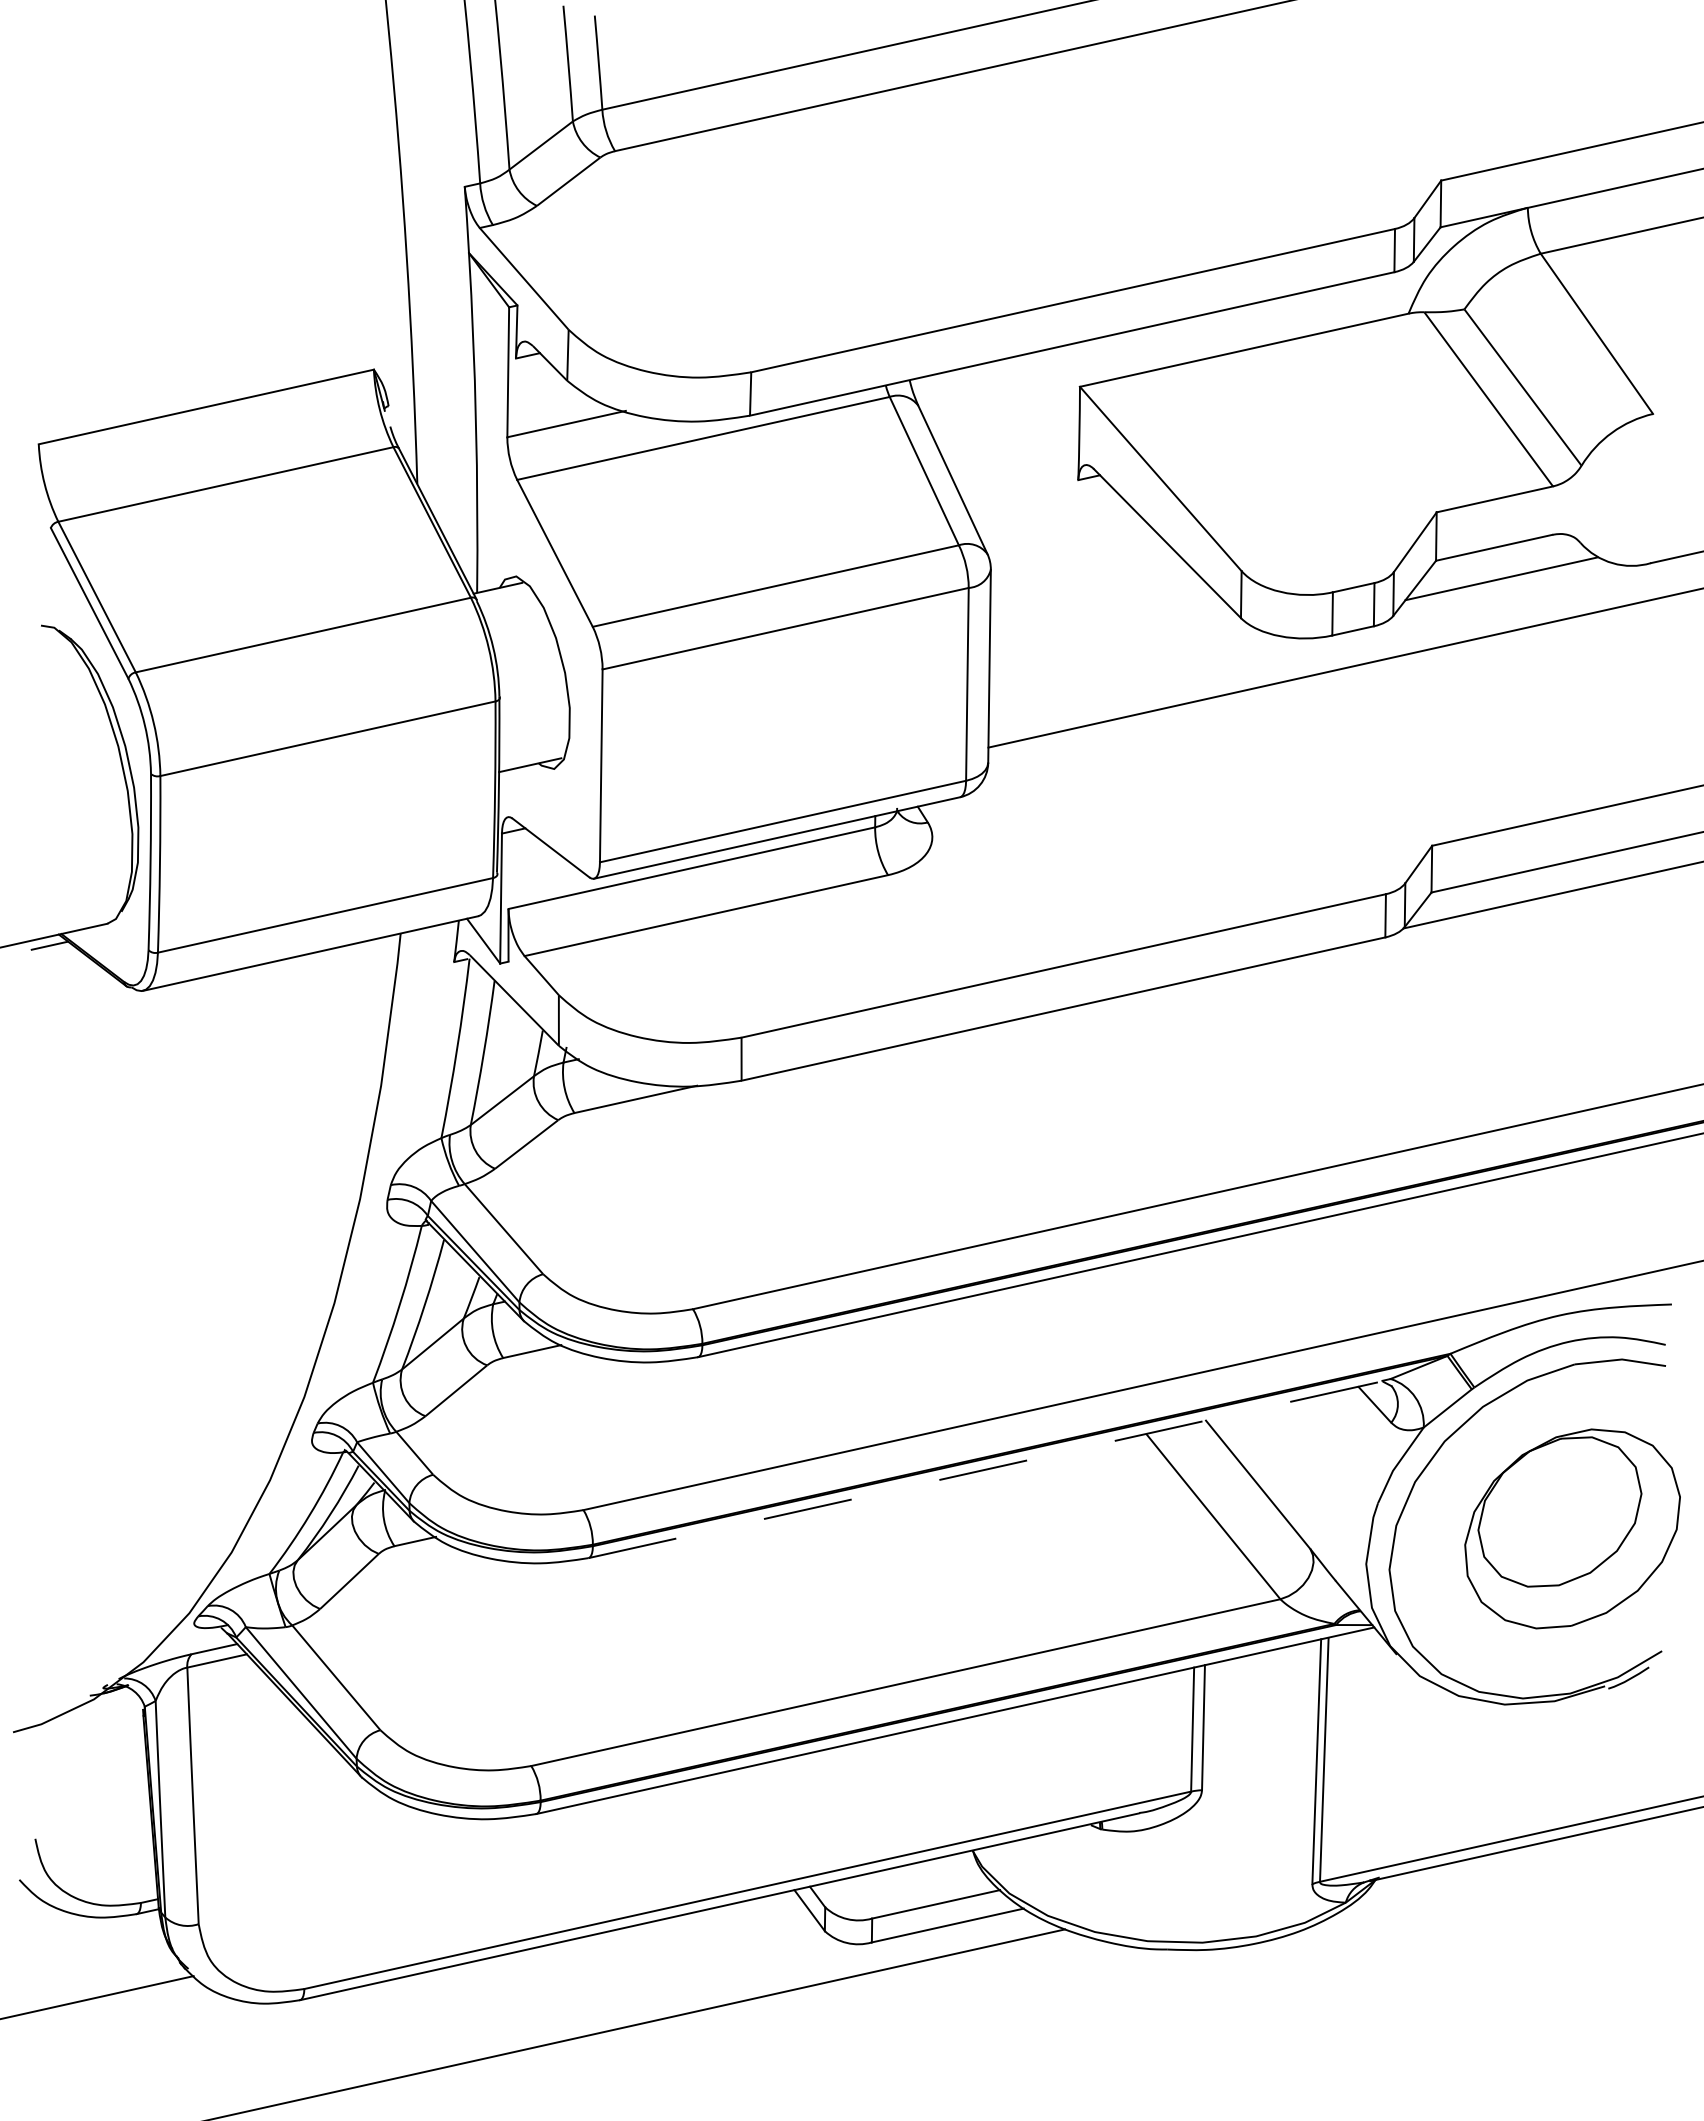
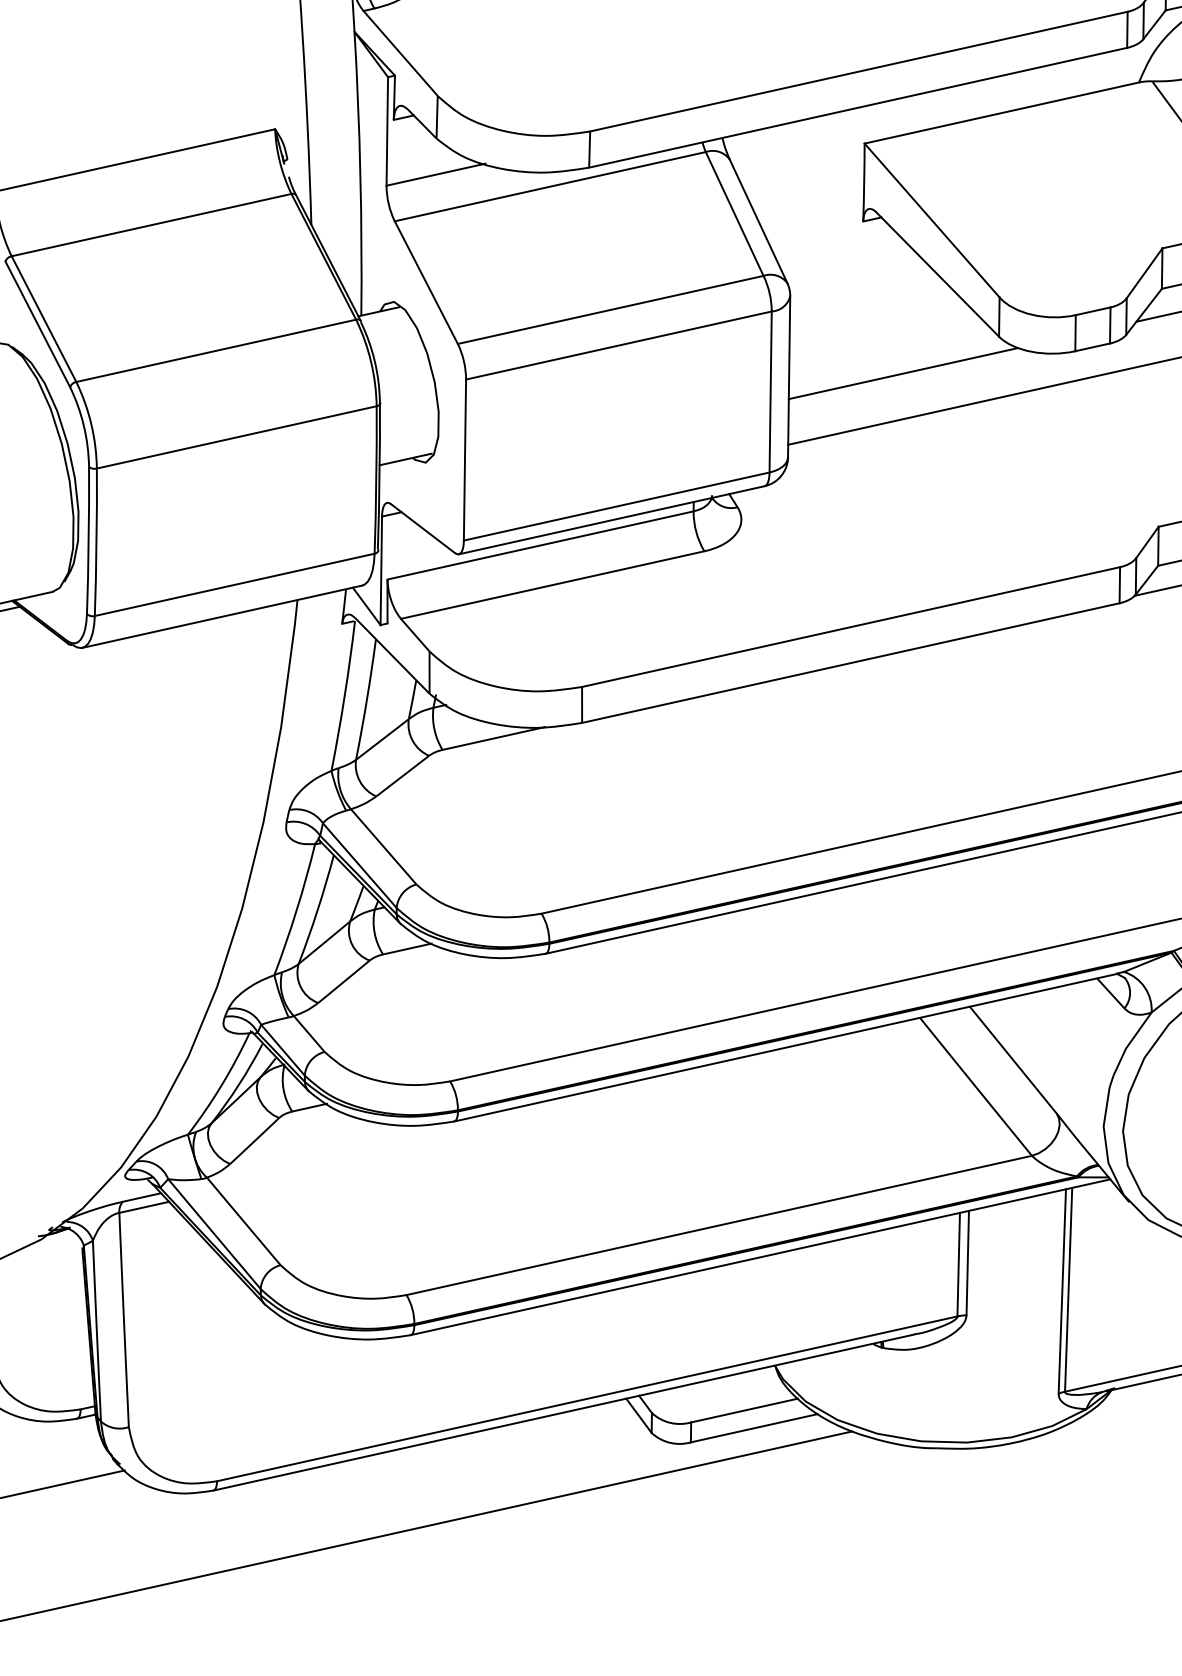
line: (1126, 661) -> (903, 372), added
line: (985, 1469) -> (785, 1047), dashed -> solid

